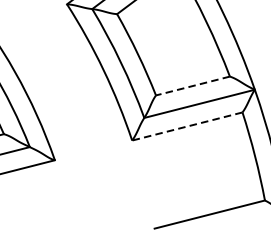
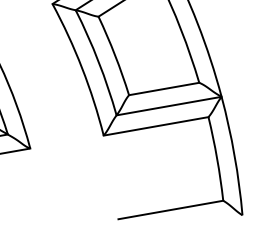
line: (193, 86) -> (164, 89), dashed -> solid
line: (186, 126) -> (155, 126), dashed -> solid

